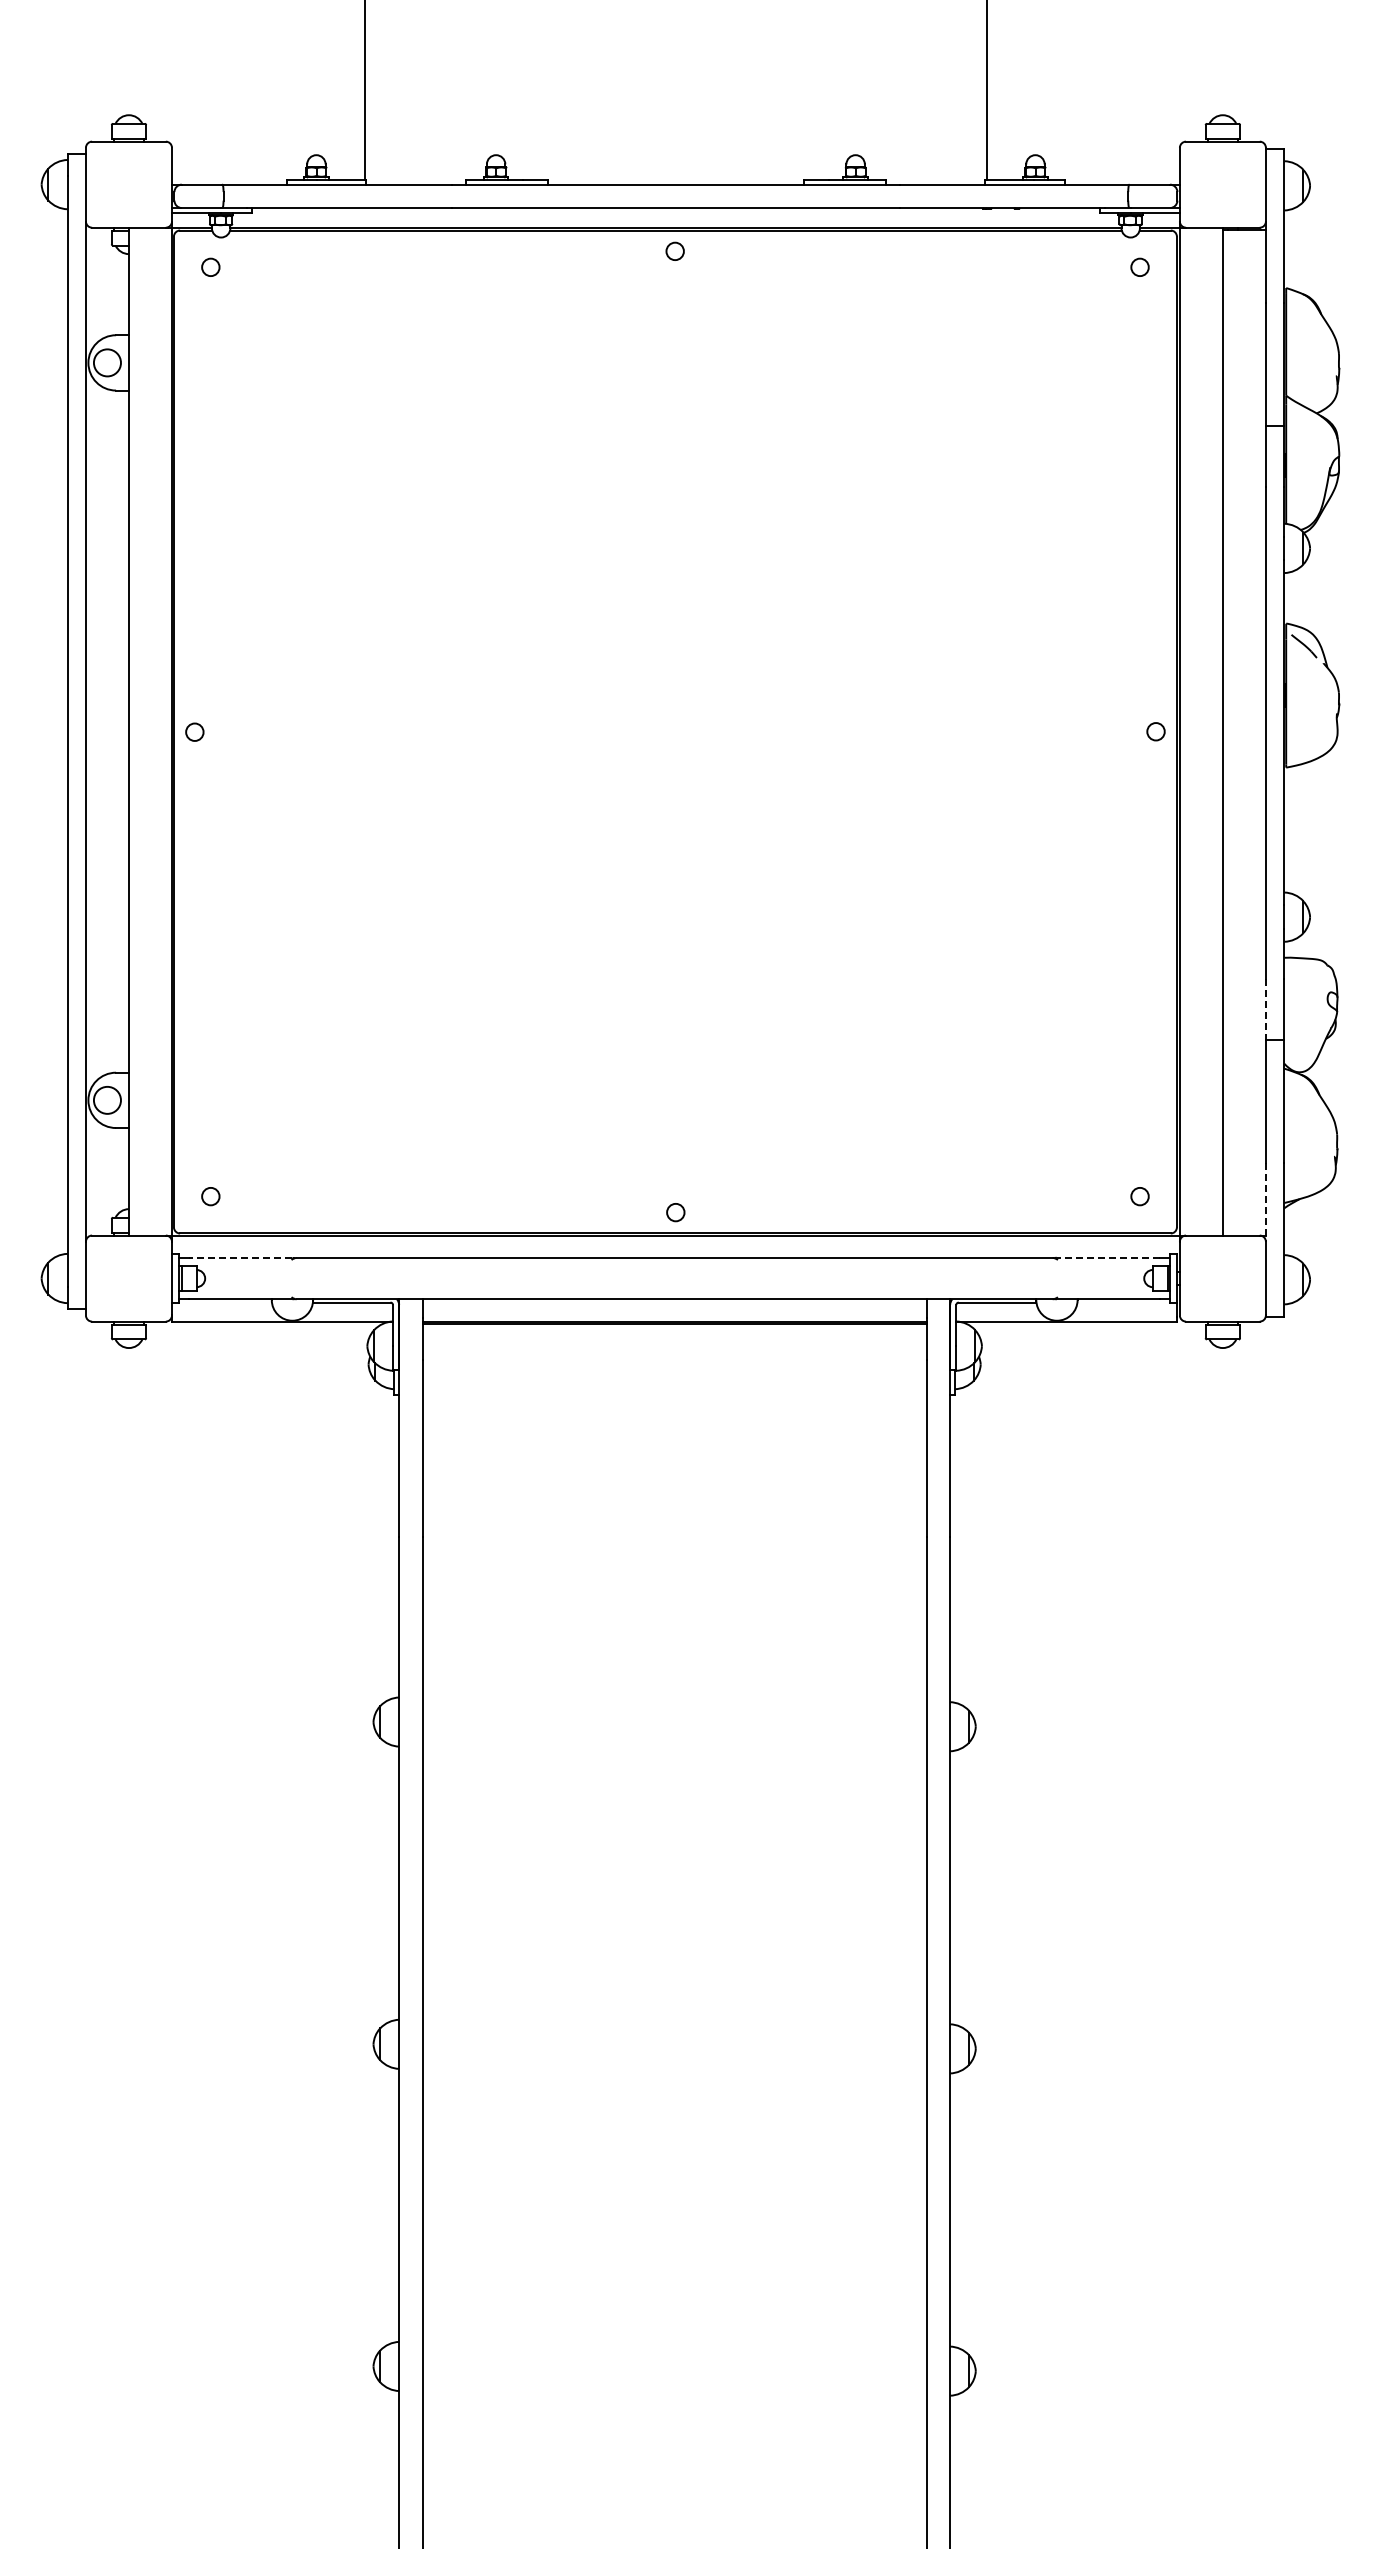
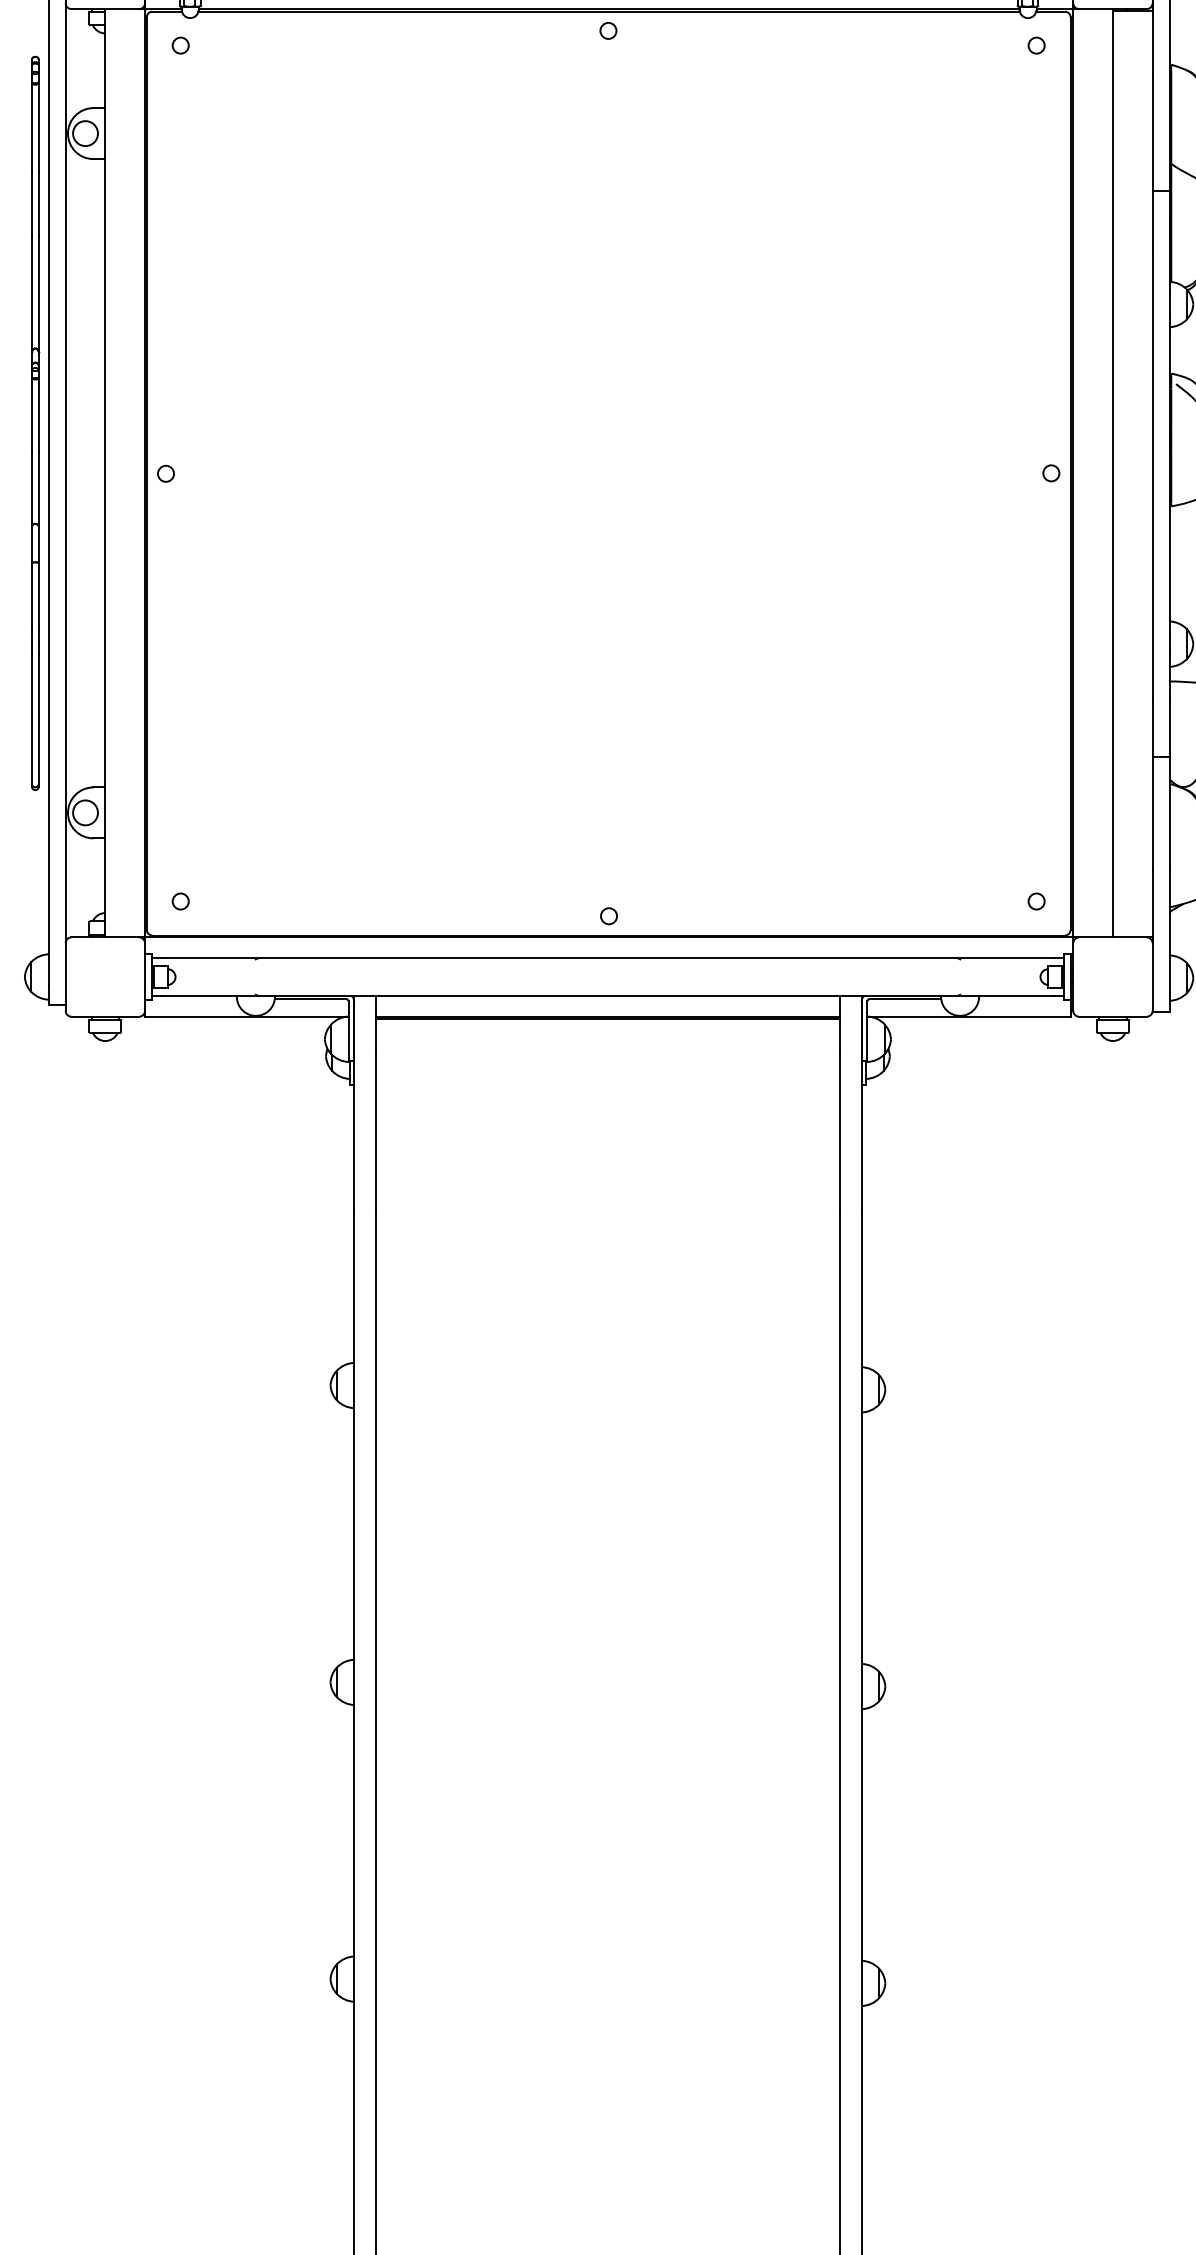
part: (53, 677) -> (35, 423), added
line: (1265, 1009) -> (1152, 729), dashed -> solid
line: (1265, 1202) -> (1152, 906), dashed -> solid
line: (240, 1257) -> (208, 957), dashed -> solid
line: (1108, 1257) -> (1007, 957), dashed -> solid

